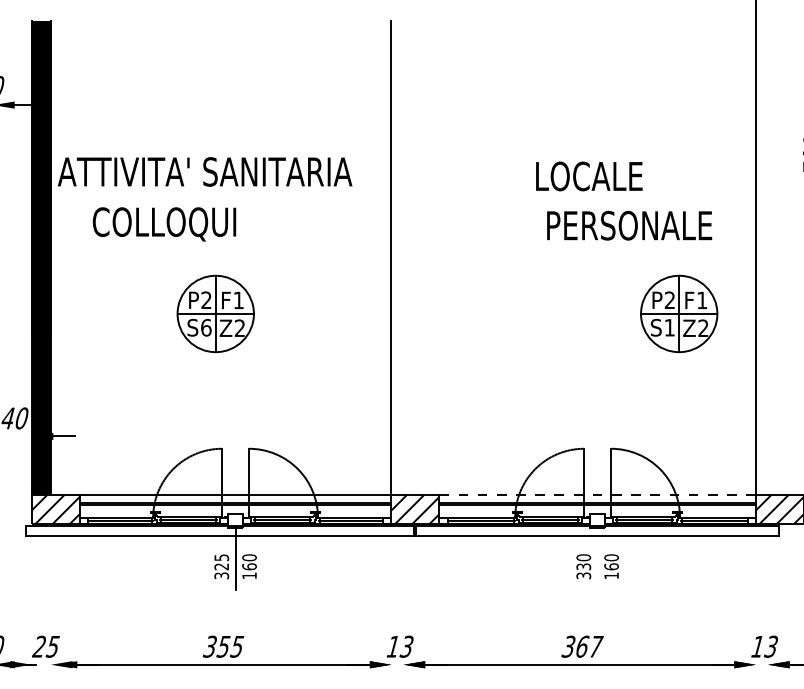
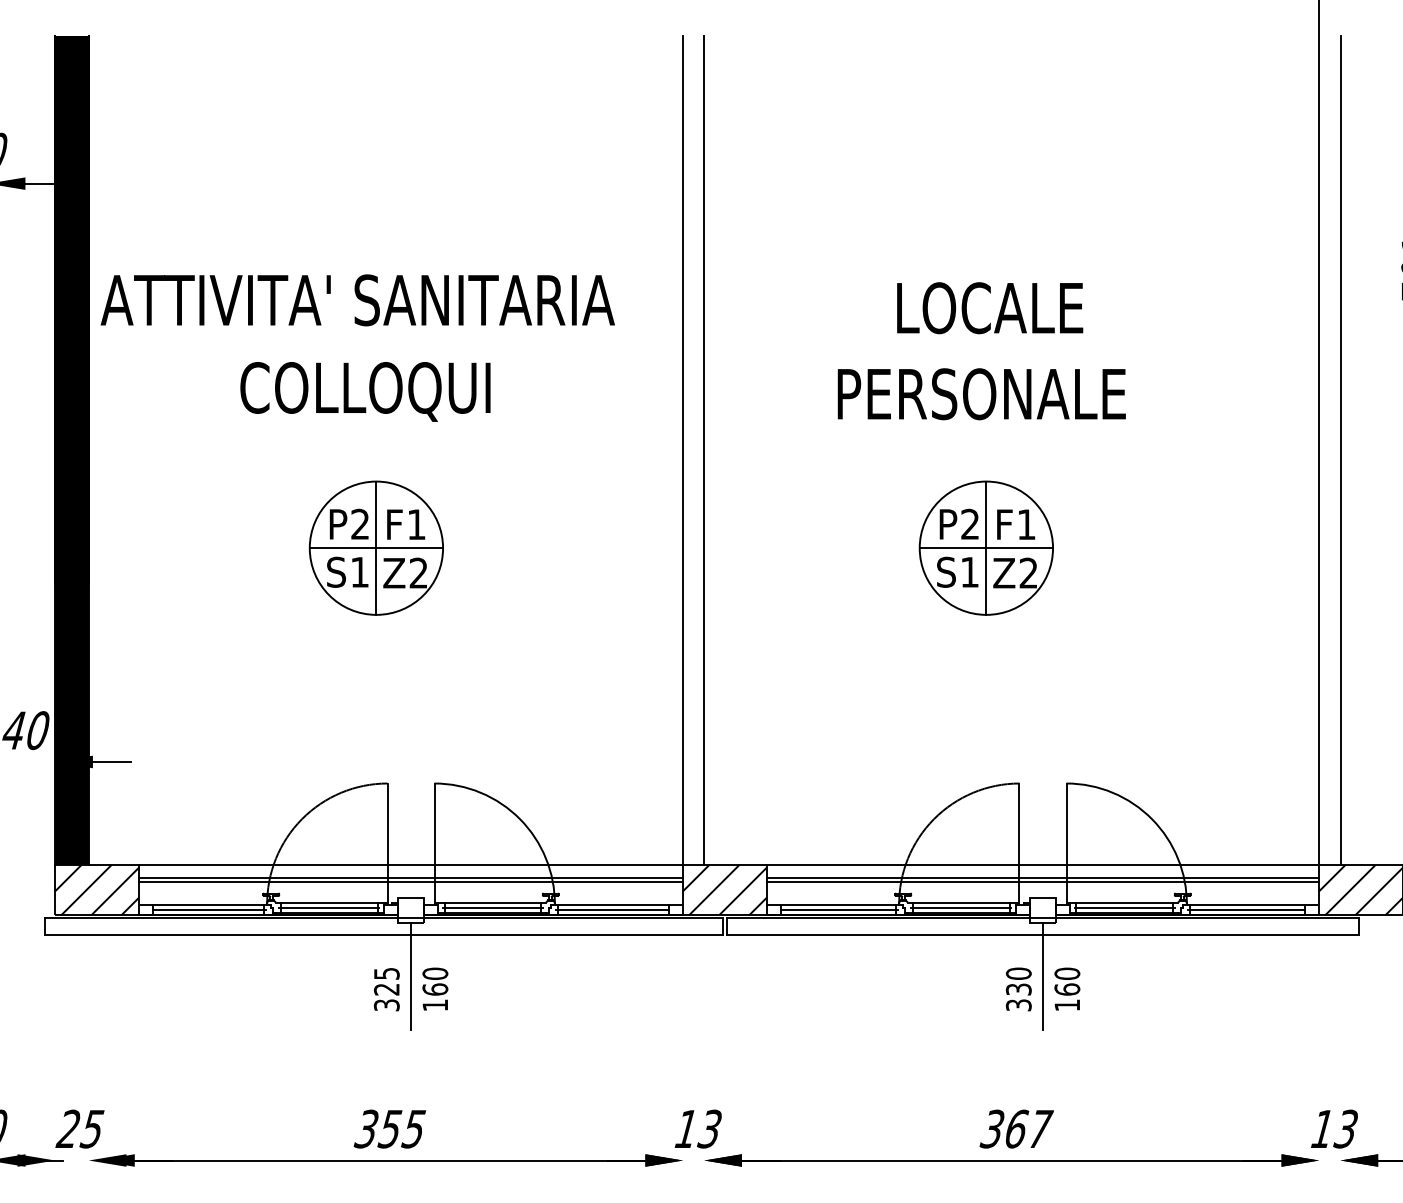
text: (589, 176) -> (990, 308), moved
text: (164, 224) -> (365, 392), moved
text: (629, 225) -> (981, 393), moved
line: (403, 257) -> (704, 449), added
line: (768, 257) -> (1341, 449), added
part: (679, 313) -> (986, 547), moved
text: (206, 327) -> (360, 571), S6 -> S1
line: (598, 495) -> (1044, 865), dashed -> solid
line: (597, 558) -> (1042, 975), added

